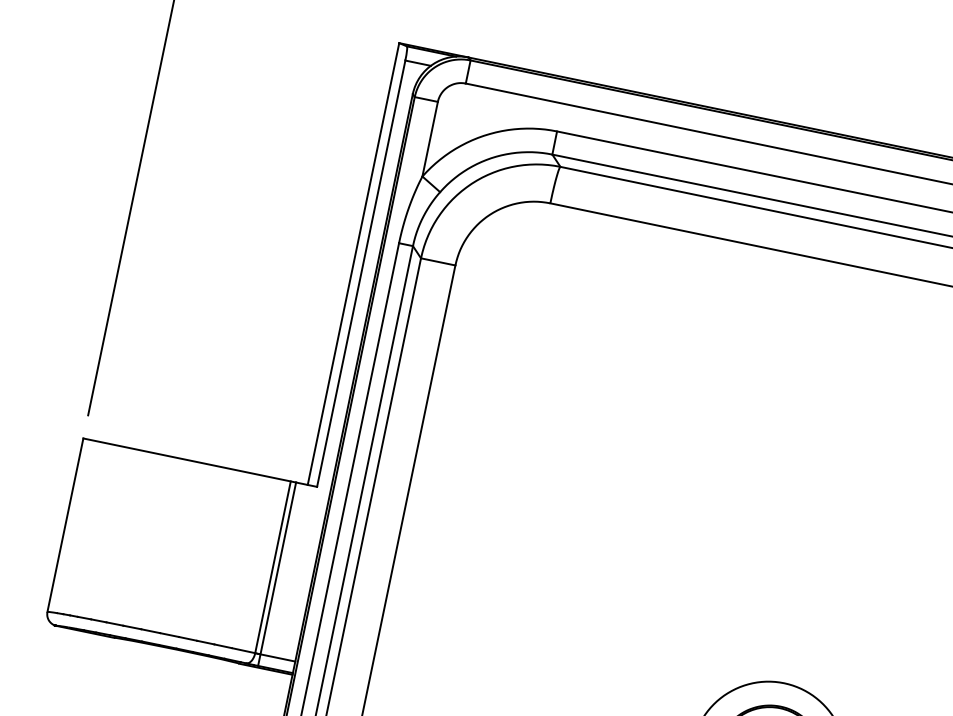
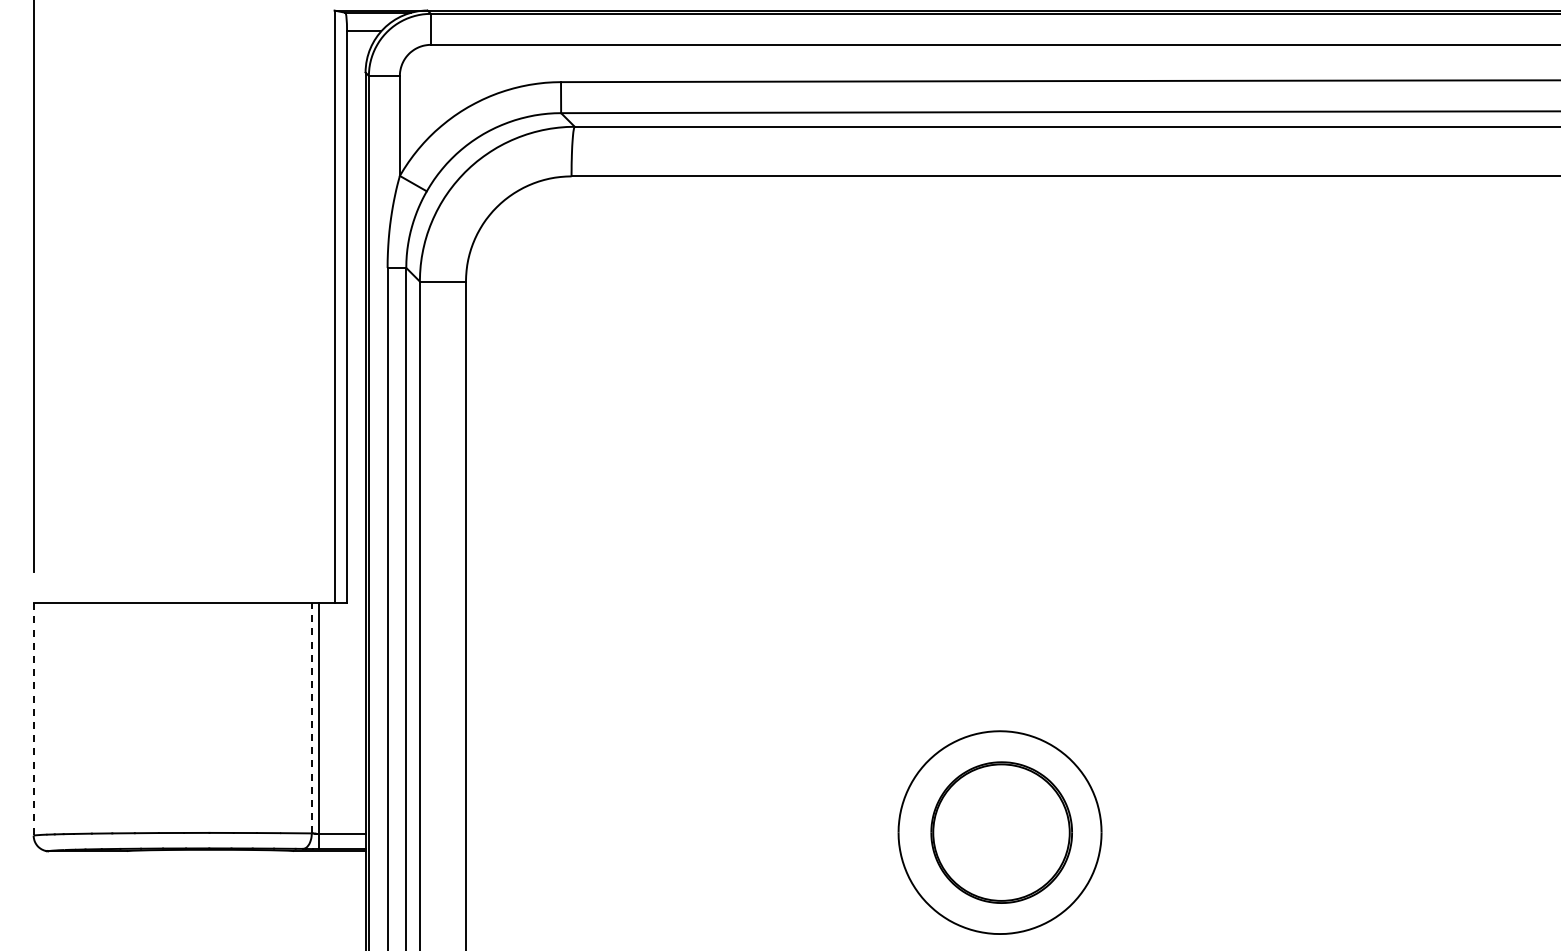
line: (65, 525) -> (33, 719), solid -> dashed
line: (272, 566) -> (311, 717), solid -> dashed

